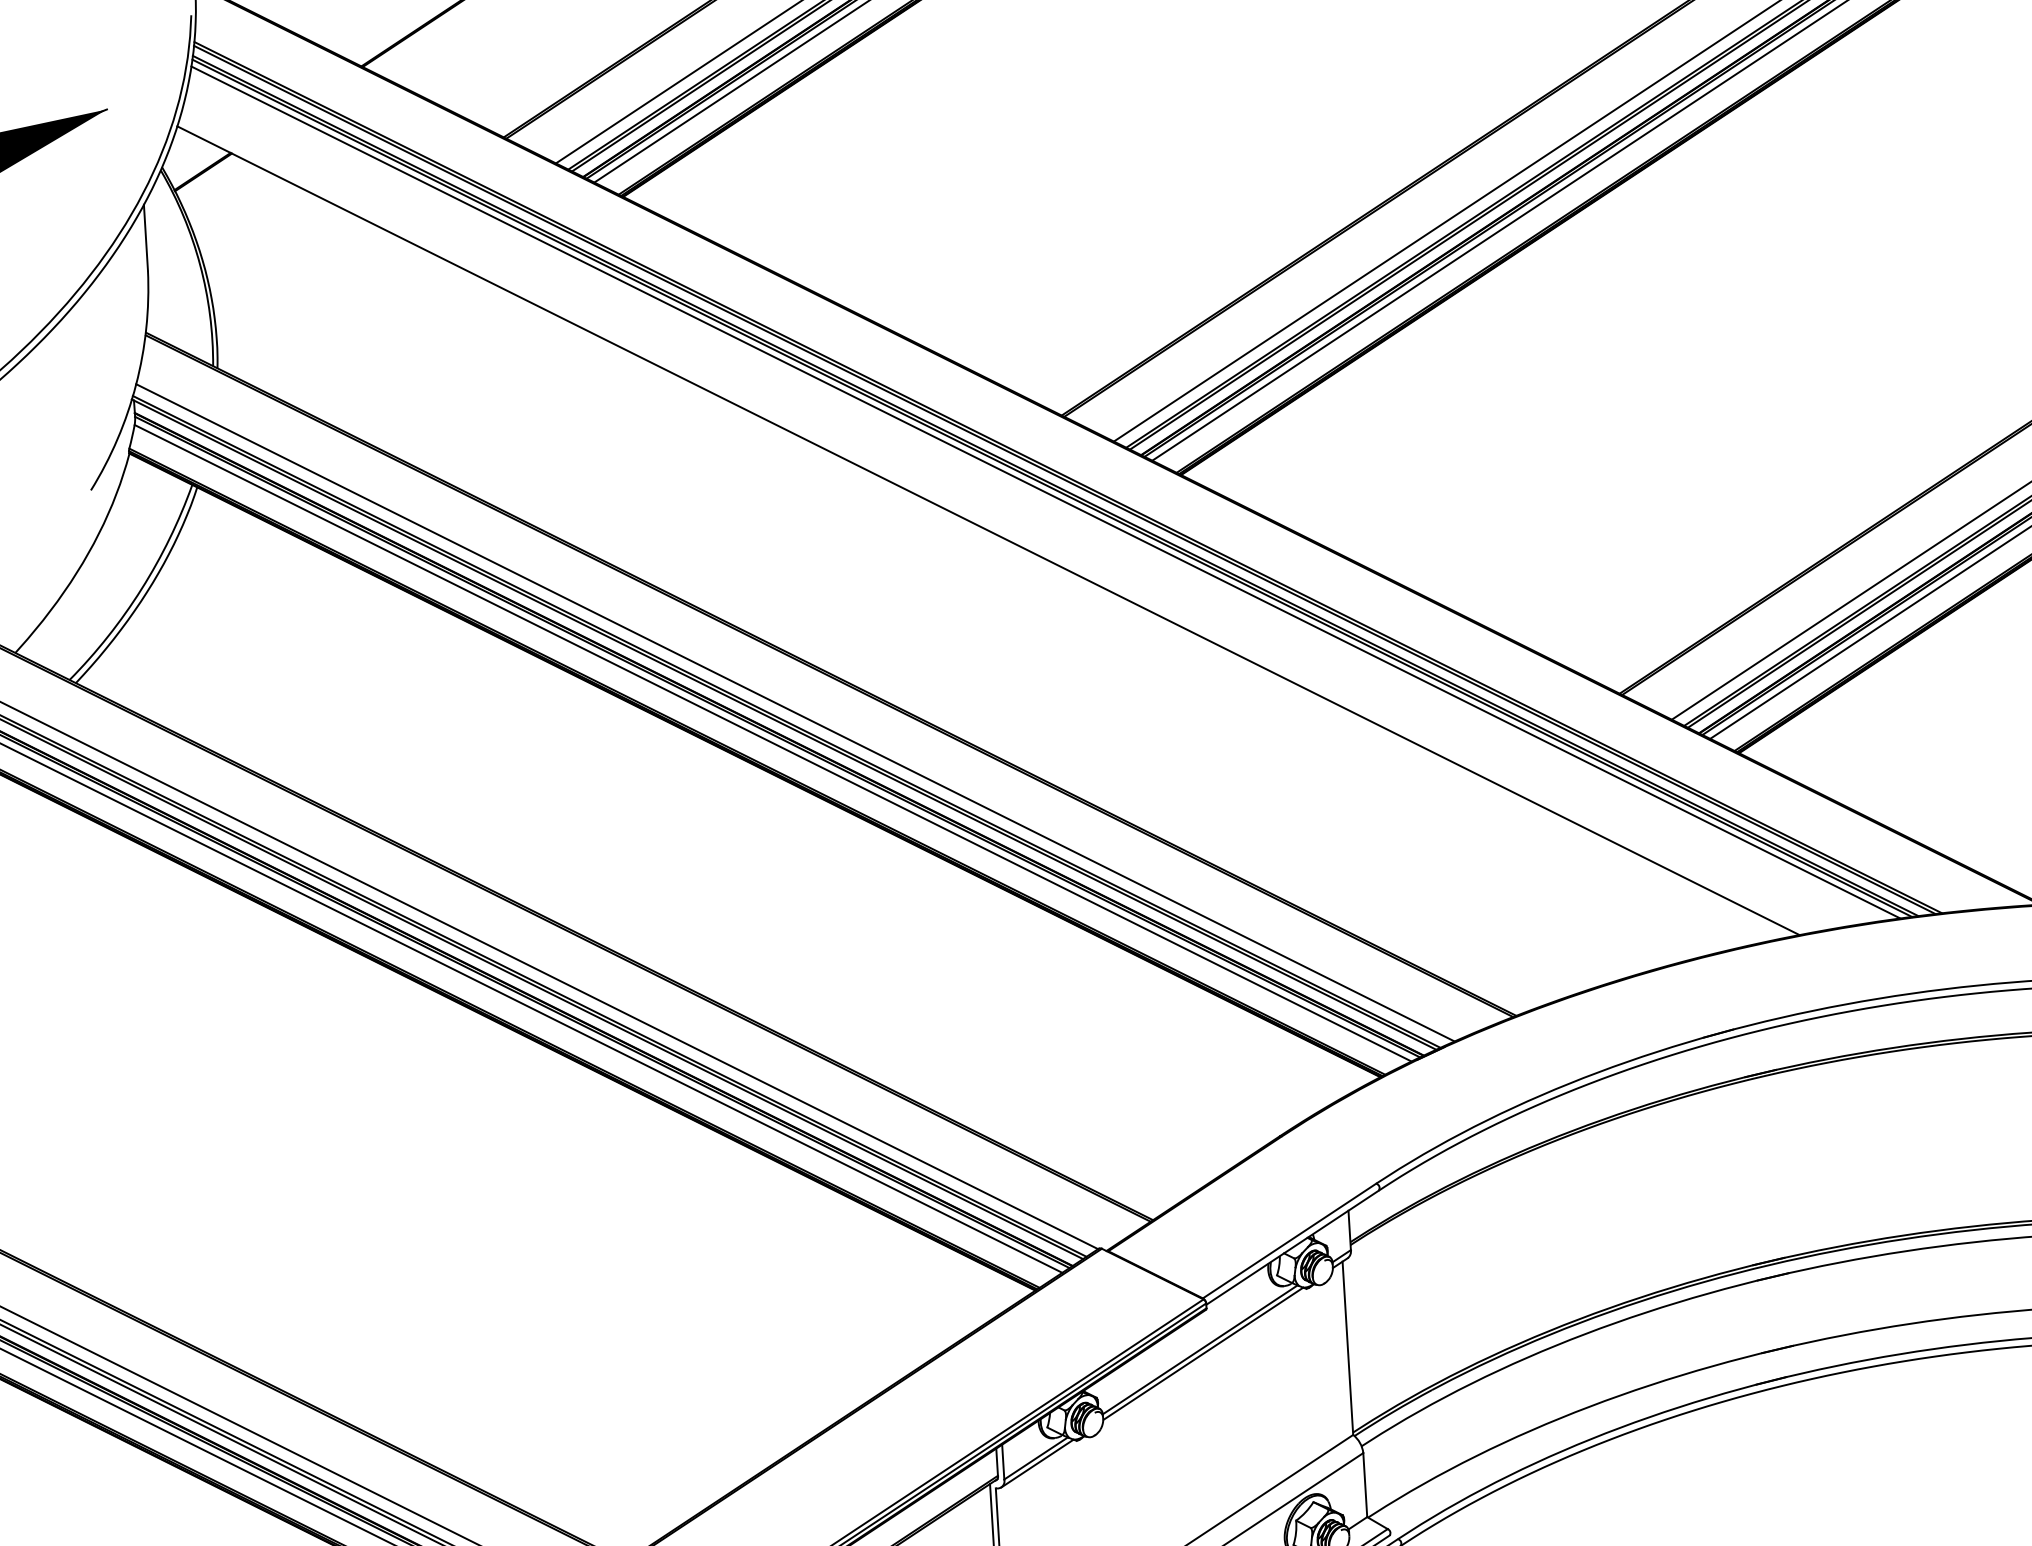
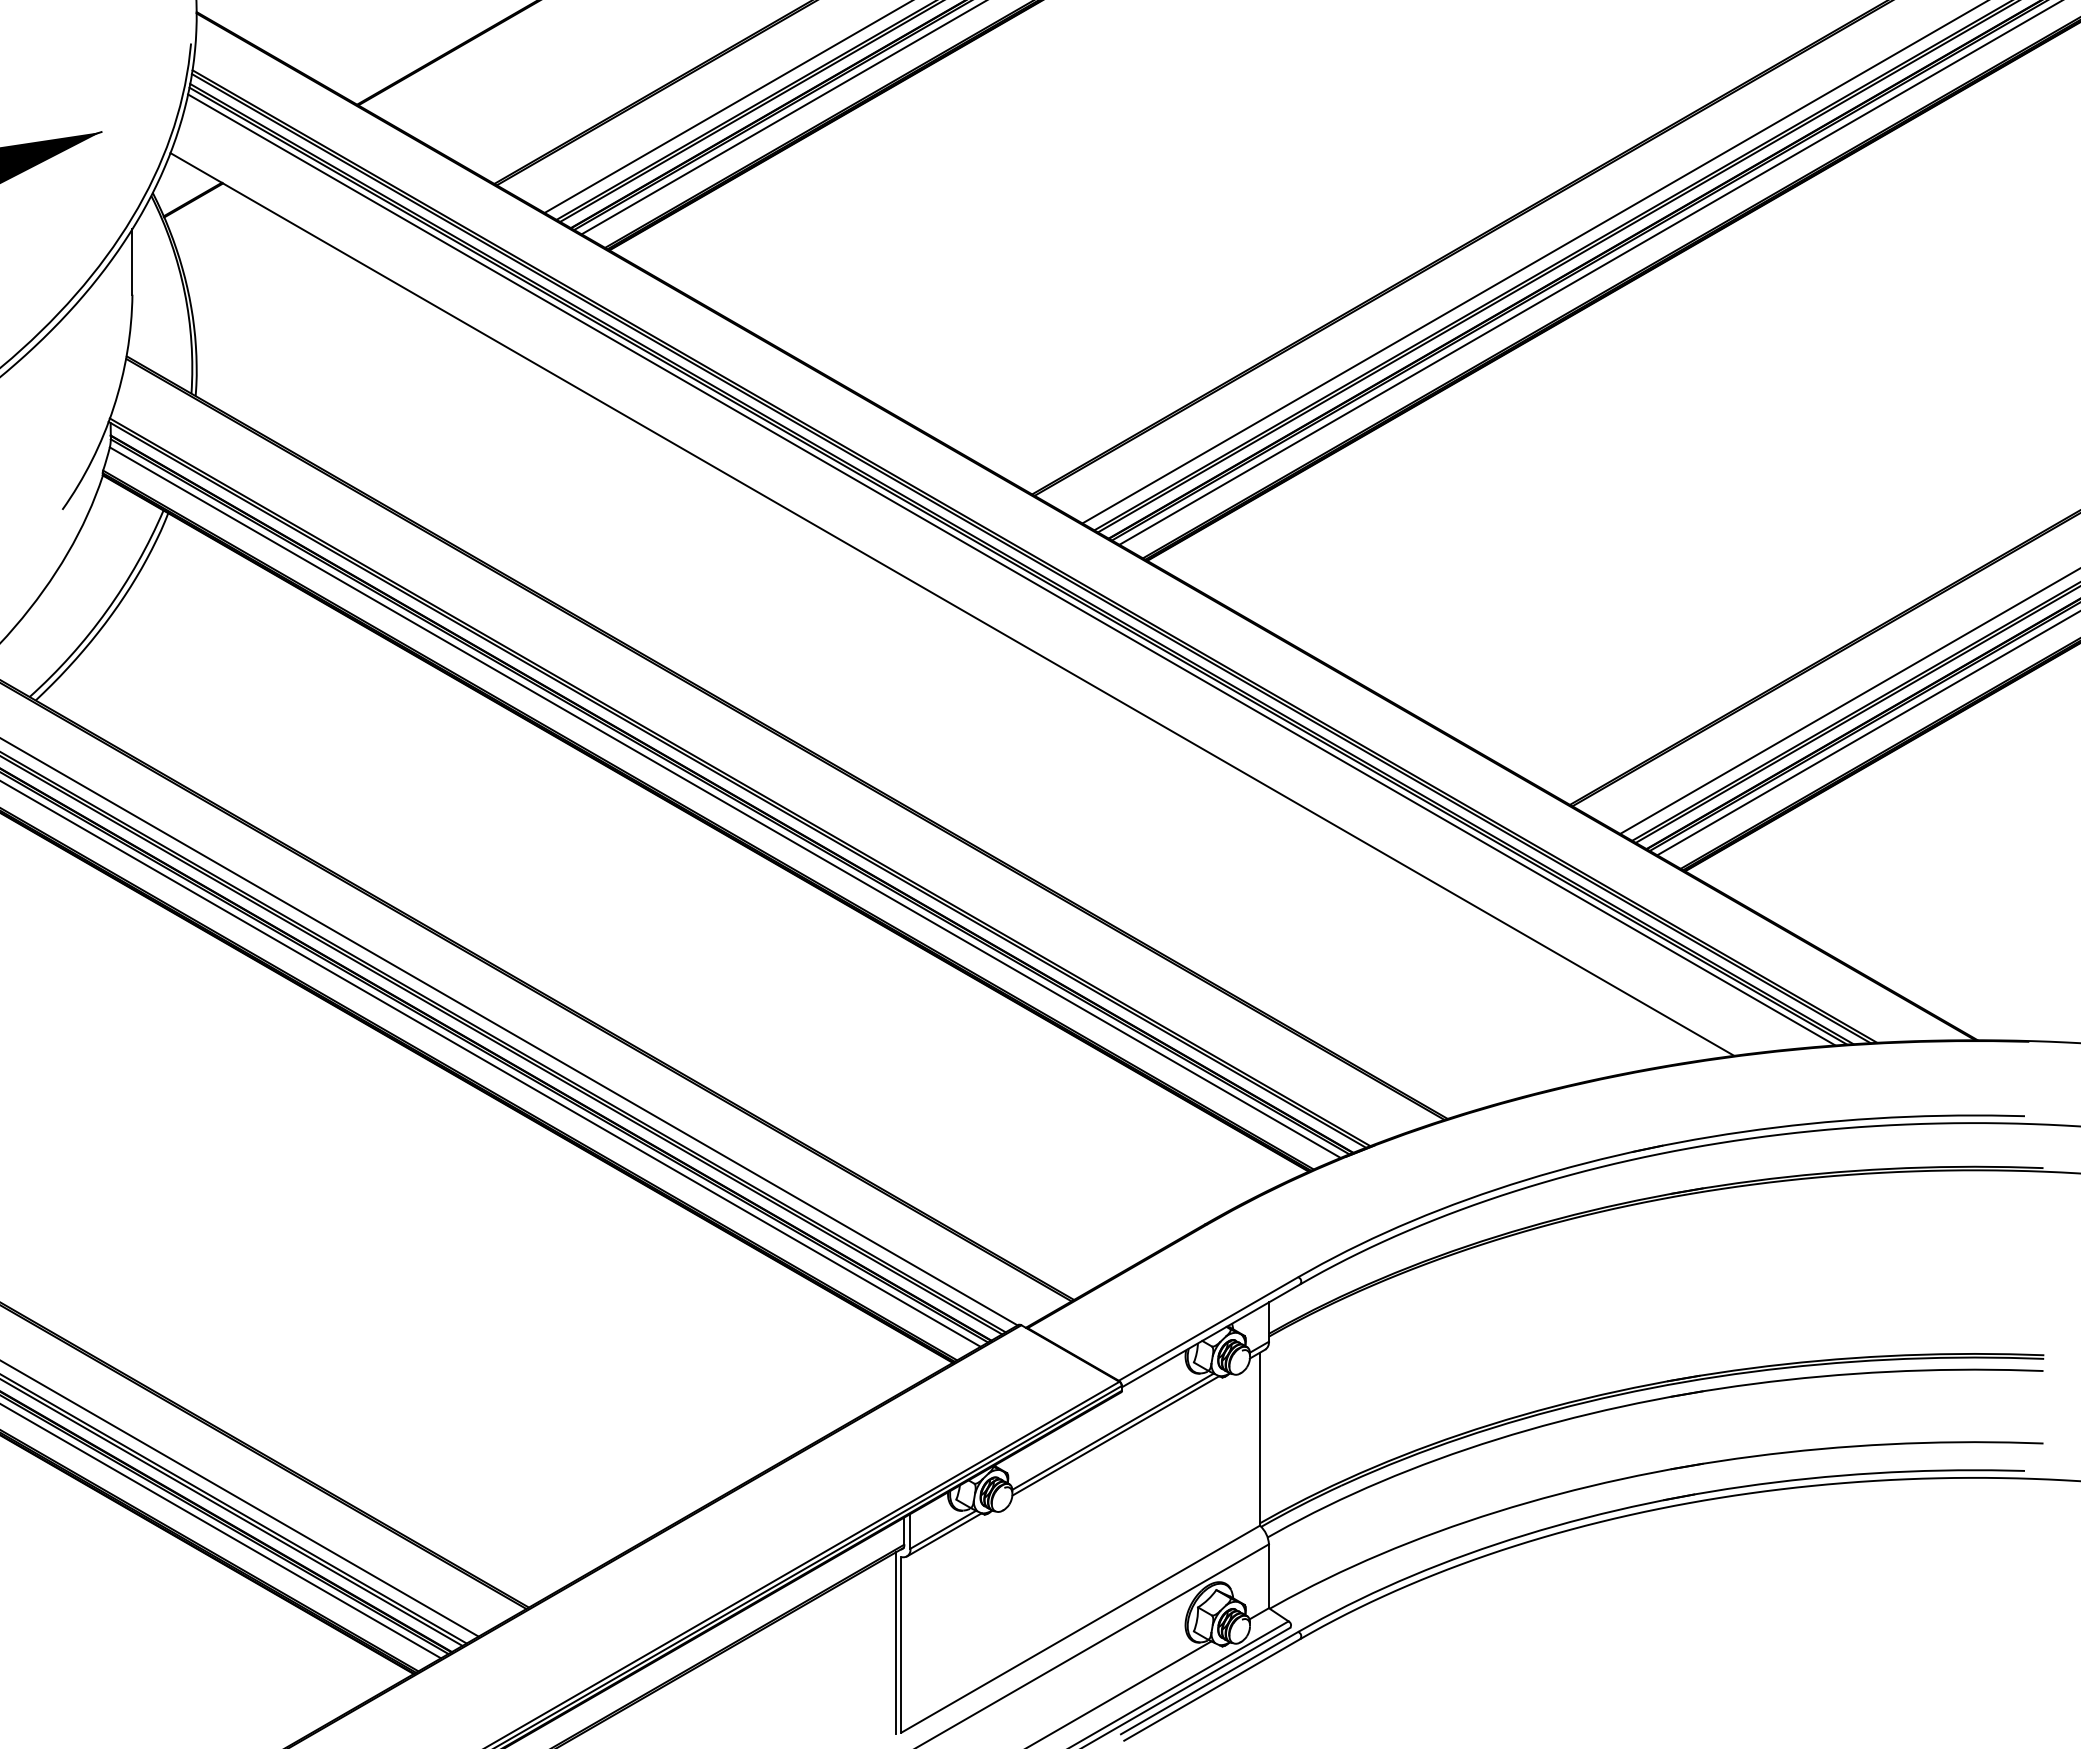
line: (794, 712) -> (748, 773), removed

